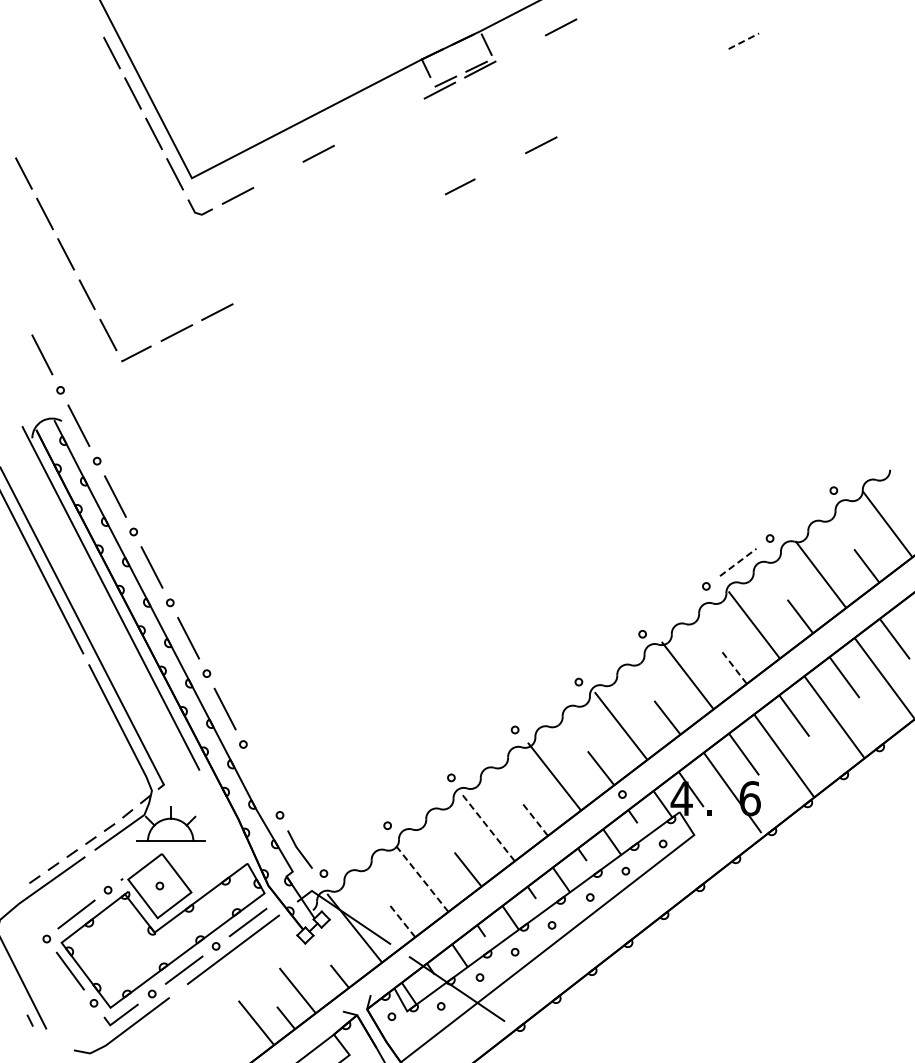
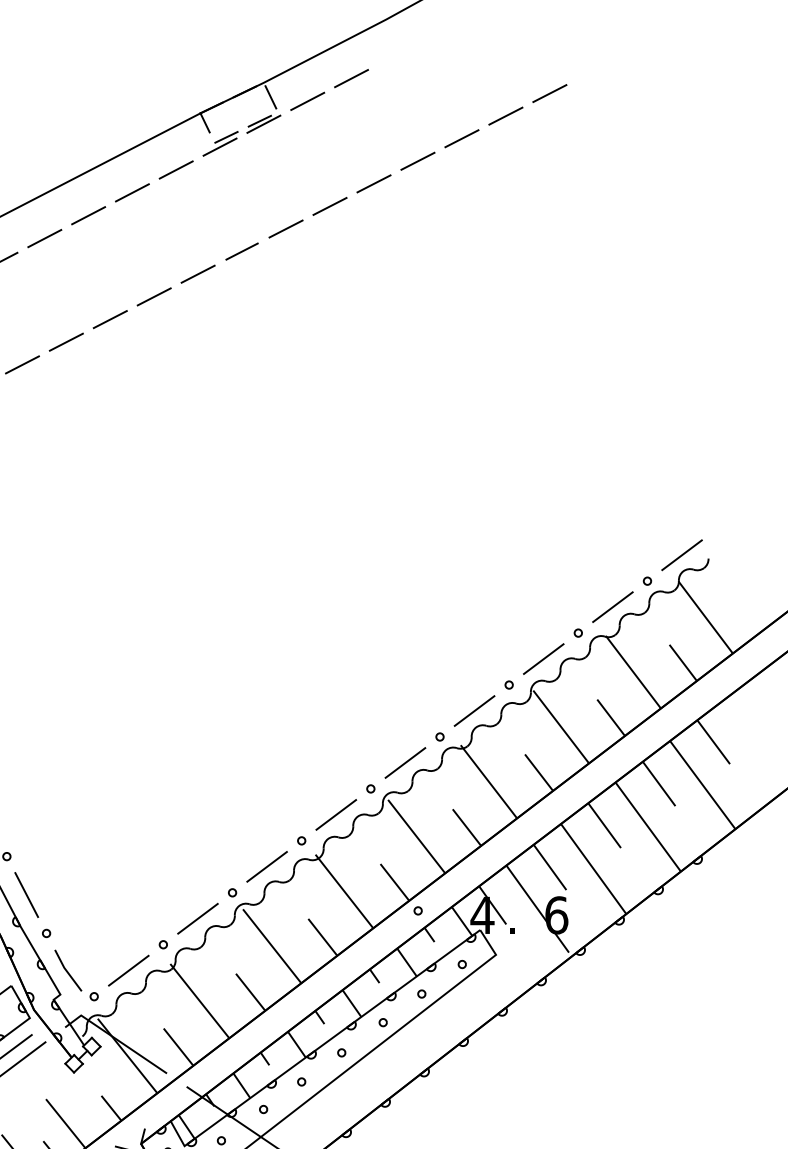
line: (744, 41) -> (550, 93), dashed -> solid
line: (520, 48) -> (307, 101), added
line: (703, 61) -> (506, 115), added
line: (662, 82) -> (461, 138), added
line: (622, 103) -> (418, 161), added
line: (399, 111) -> (176, 169), added
line: (581, 124) -> (373, 183), added
line: (359, 132) -> (132, 192), added
line: (500, 165) -> (285, 228), added
line: (278, 174) -> (44, 238), added
line: (419, 207) -> (197, 273), added
line: (379, 228) -> (154, 296), added
line: (338, 249) -> (110, 319), added
line: (298, 270) -> (66, 342), added
line: (257, 291) -> (22, 365), added
line: (865, 466) -> (681, 554), added
line: (801, 514) -> (612, 607), added
line: (738, 562) -> (544, 659), dashed -> solid
line: (674, 610) -> (474, 711), added
line: (610, 657) -> (405, 762), added
line: (733, 666) -> (538, 771), dashed -> solid
line: (546, 705) -> (335, 814), added
line: (483, 753) -> (267, 866), added
line: (261, 779) -> (26, 894), added
line: (419, 801) -> (197, 918), added
line: (534, 818) -> (322, 936), dashed -> solid
line: (487, 826) -> (271, 945), dashed -> solid
line: (355, 849) -> (128, 970), added
line: (421, 877) -> (200, 1000), dashed -> solid
line: (401, 920) -> (178, 1047), dashed -> solid

